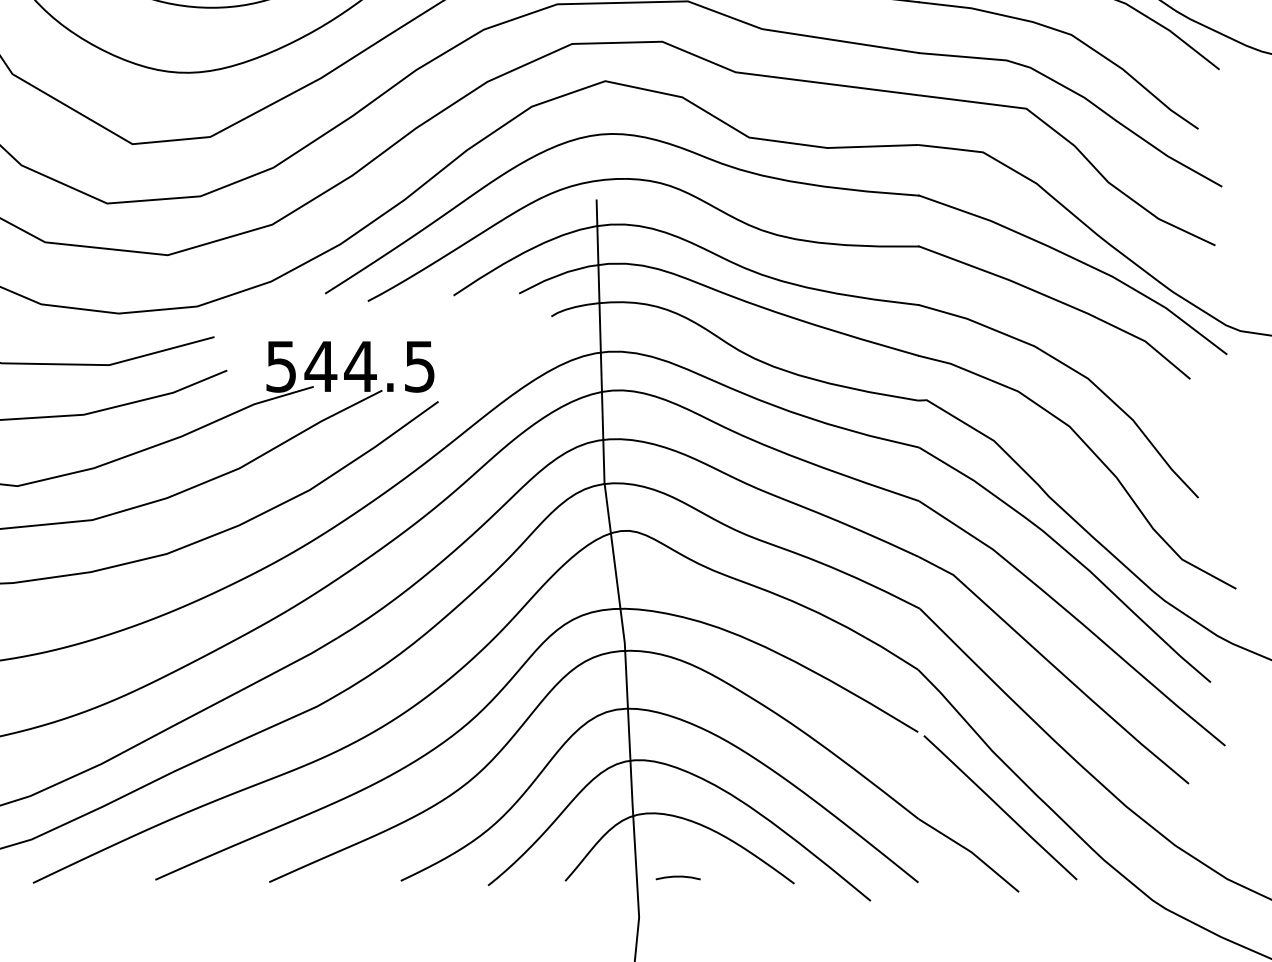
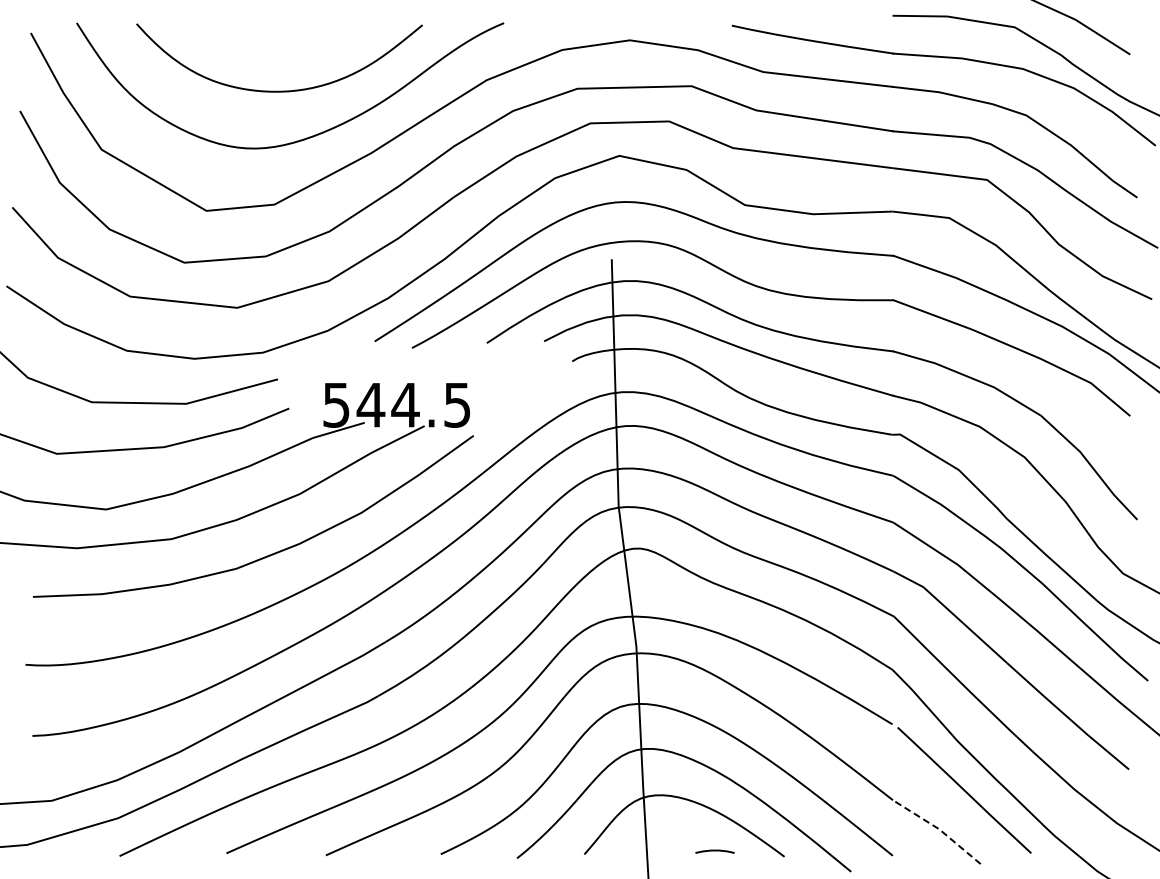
line: (971, 852) -> (939, 829), solid -> dashed
curve: (677, 877) -> (714, 851), moved

